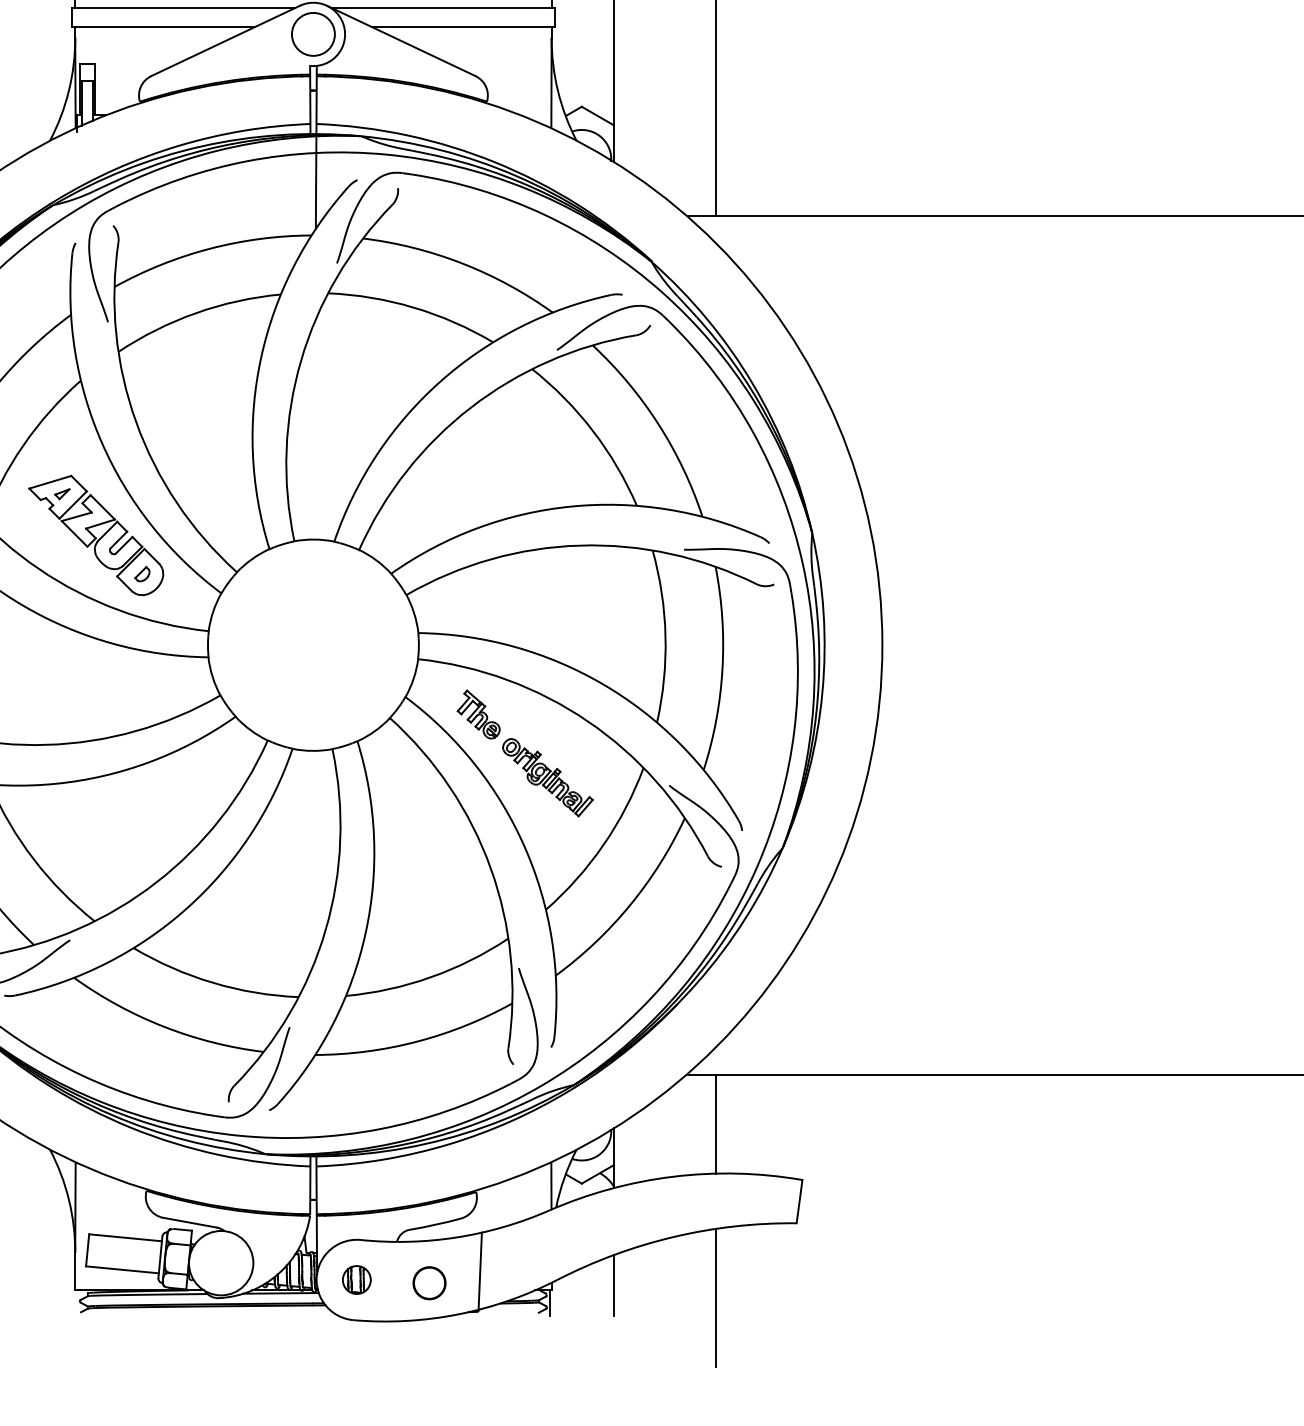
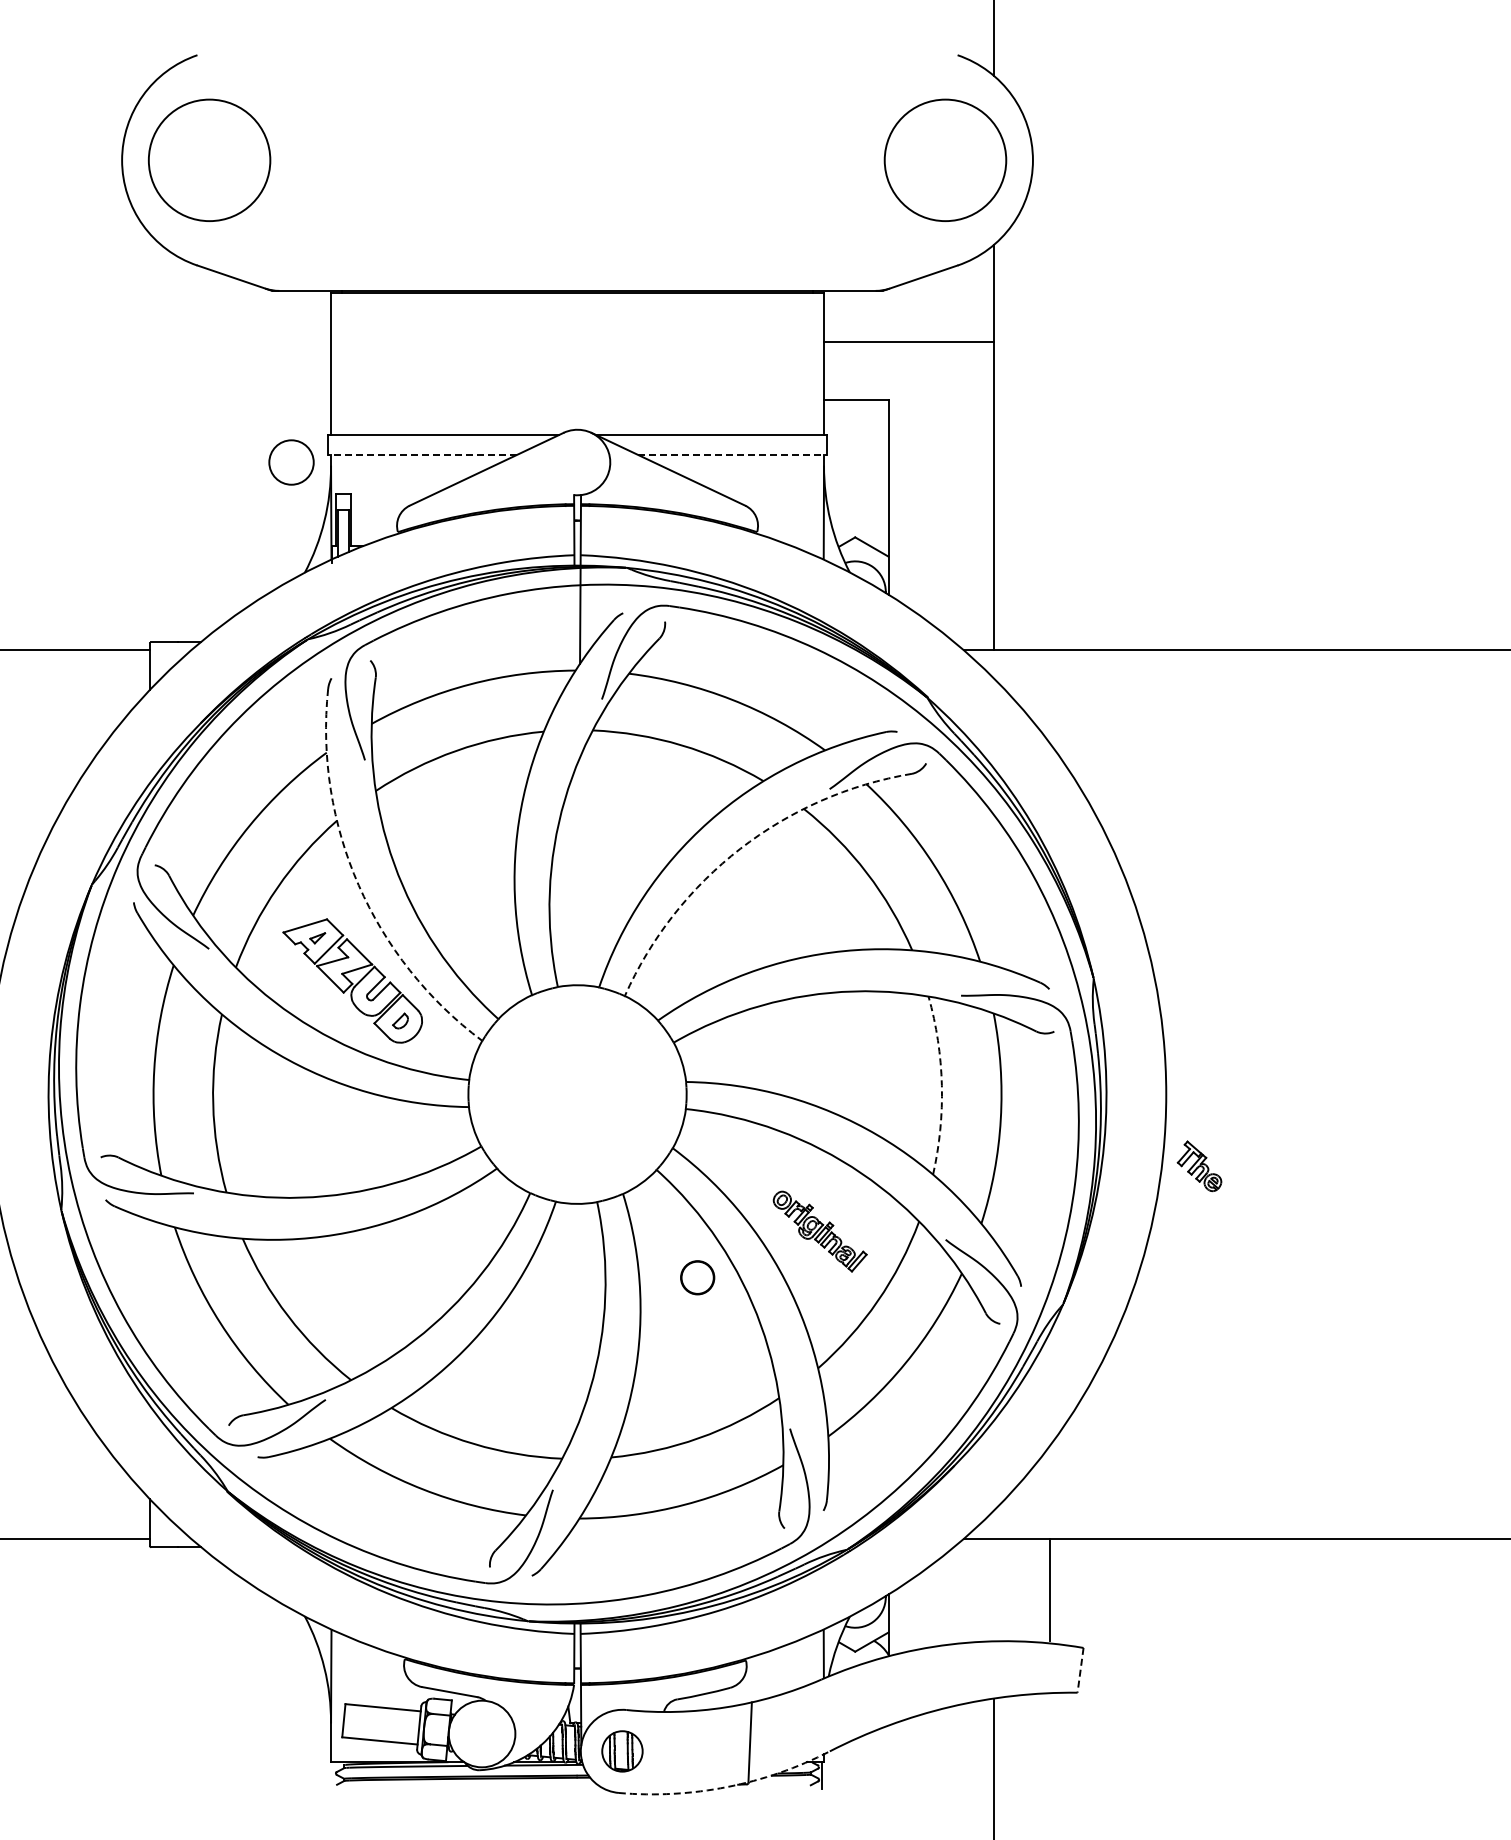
line: (163, 26) -> (422, 454), solid -> dashed
line: (463, 26) -> (732, 454), solid -> dashed
circle: (313, 34) -> (291, 462), moved
arc: (470, 407) -> (740, 848), solid -> dashed
arc: (101, 443) -> (358, 885), solid -> dashed
arc: (665, 636) -> (941, 1085), solid -> dashed
part: (478, 714) -> (1199, 1166), moved
line: (716, 1123) -> (1050, 1589), moved
line: (799, 1201) -> (1080, 1670), solid -> dashed
part: (356, 1280) -> (622, 1751), size x1.4
circle: (429, 1282) -> (697, 1277), moved
line: (613, 1284) -> (888, 1756), removed
arc: (458, 1314) -> (727, 1787), solid -> dashed

